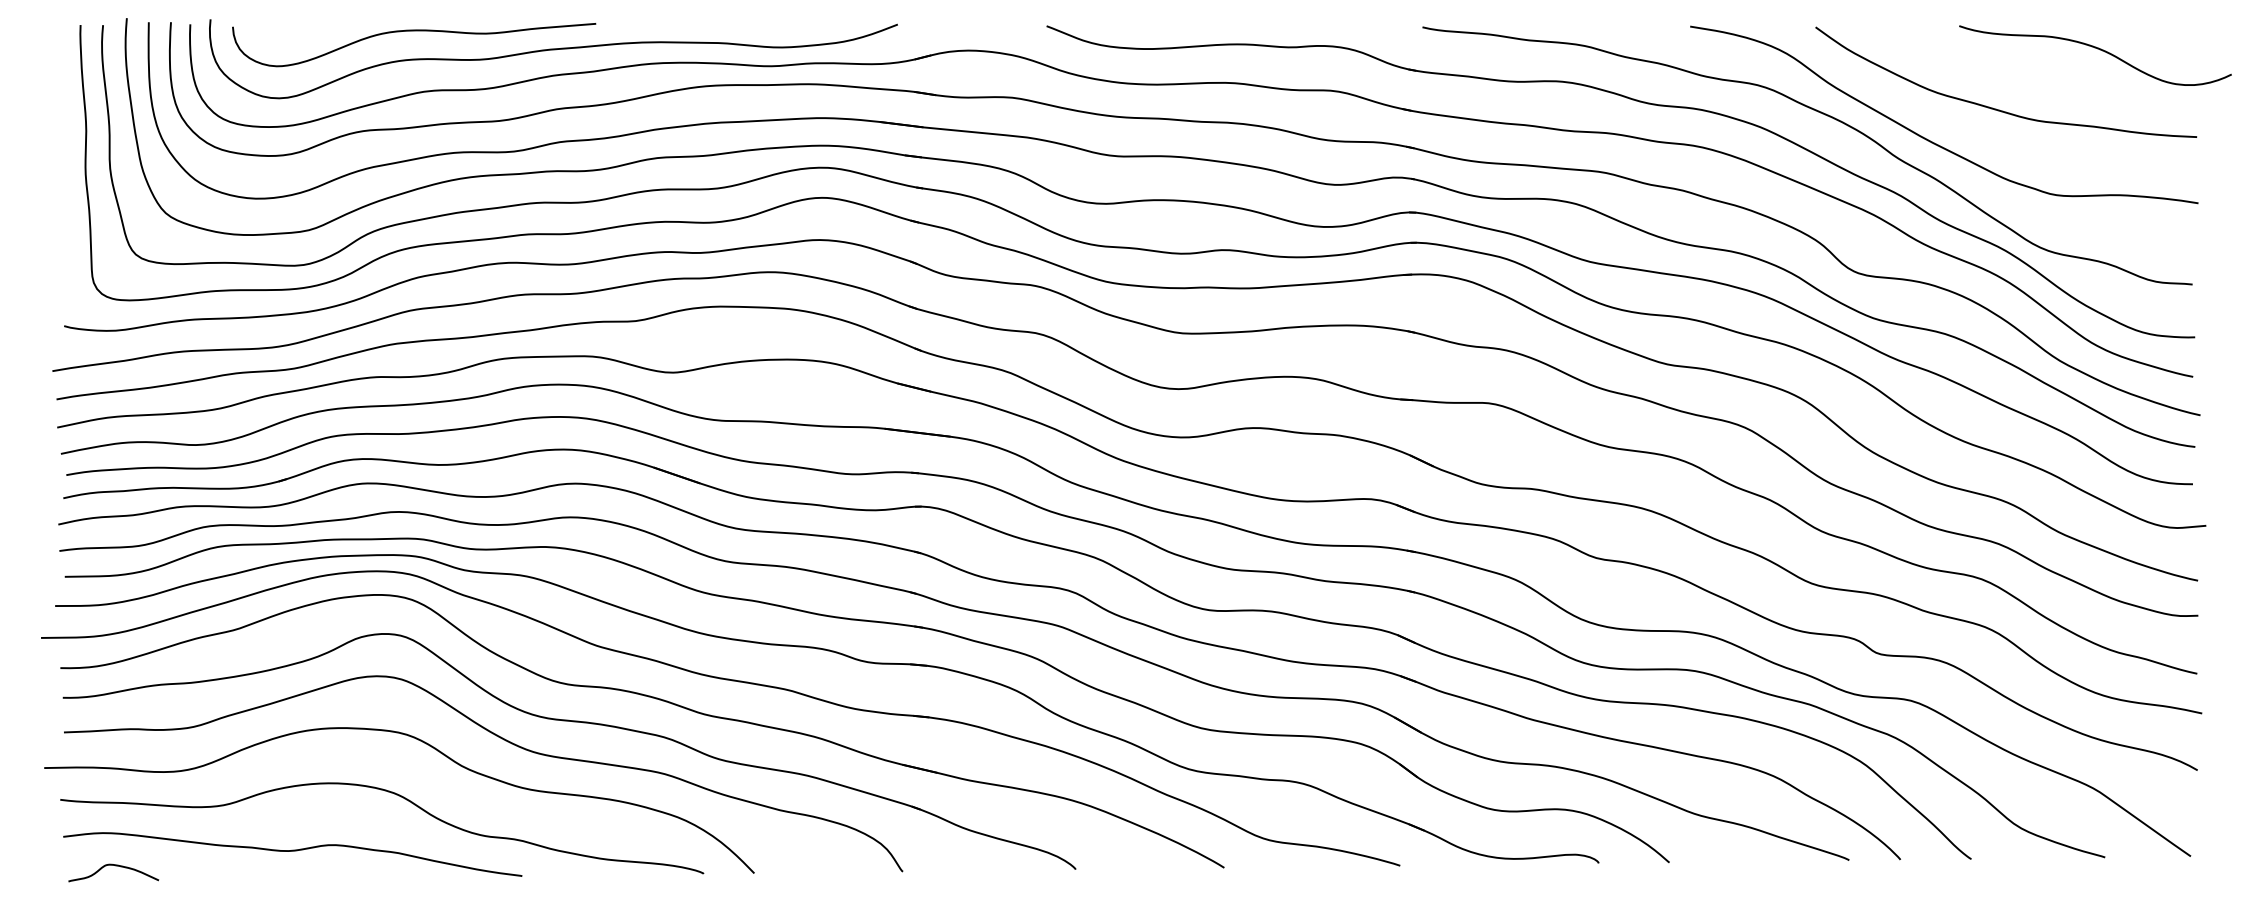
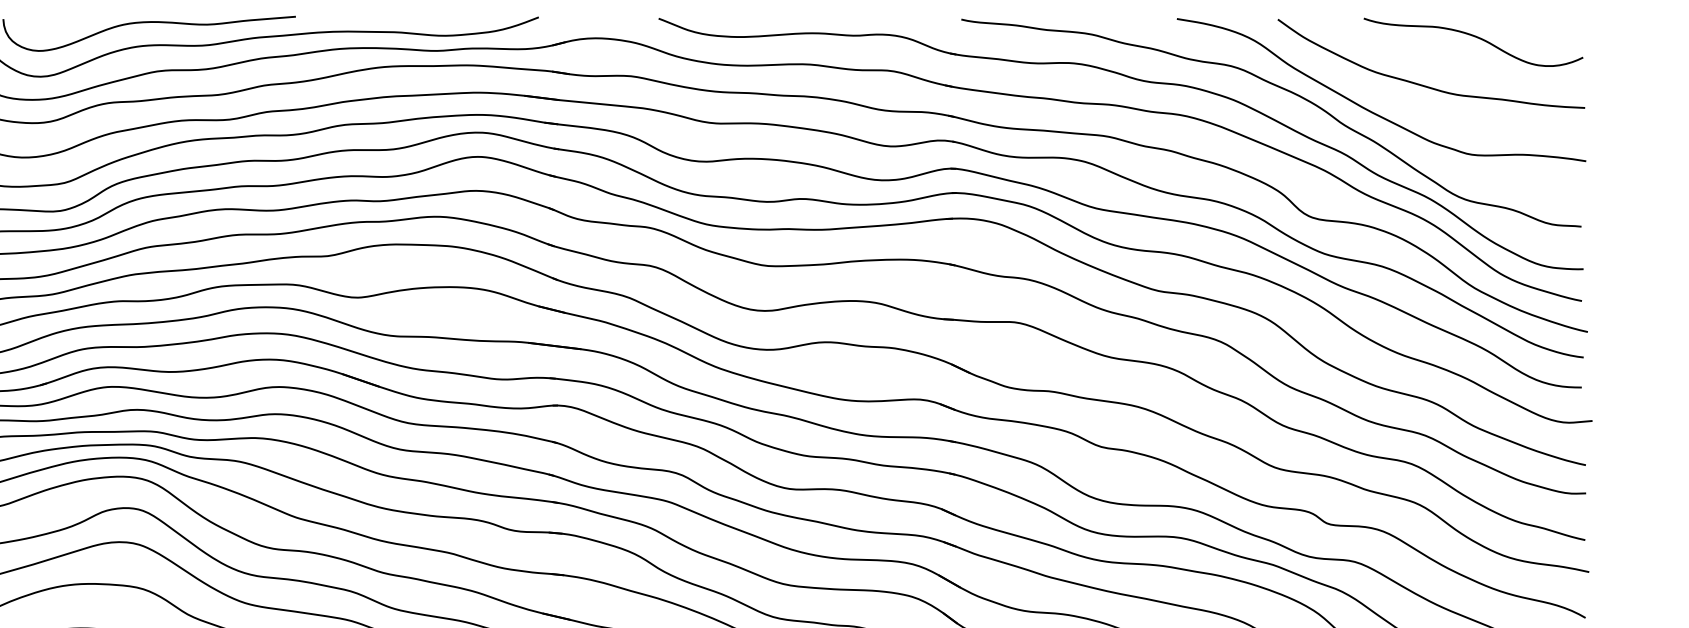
curve: (2097, 49) -> (1475, 37), moved

